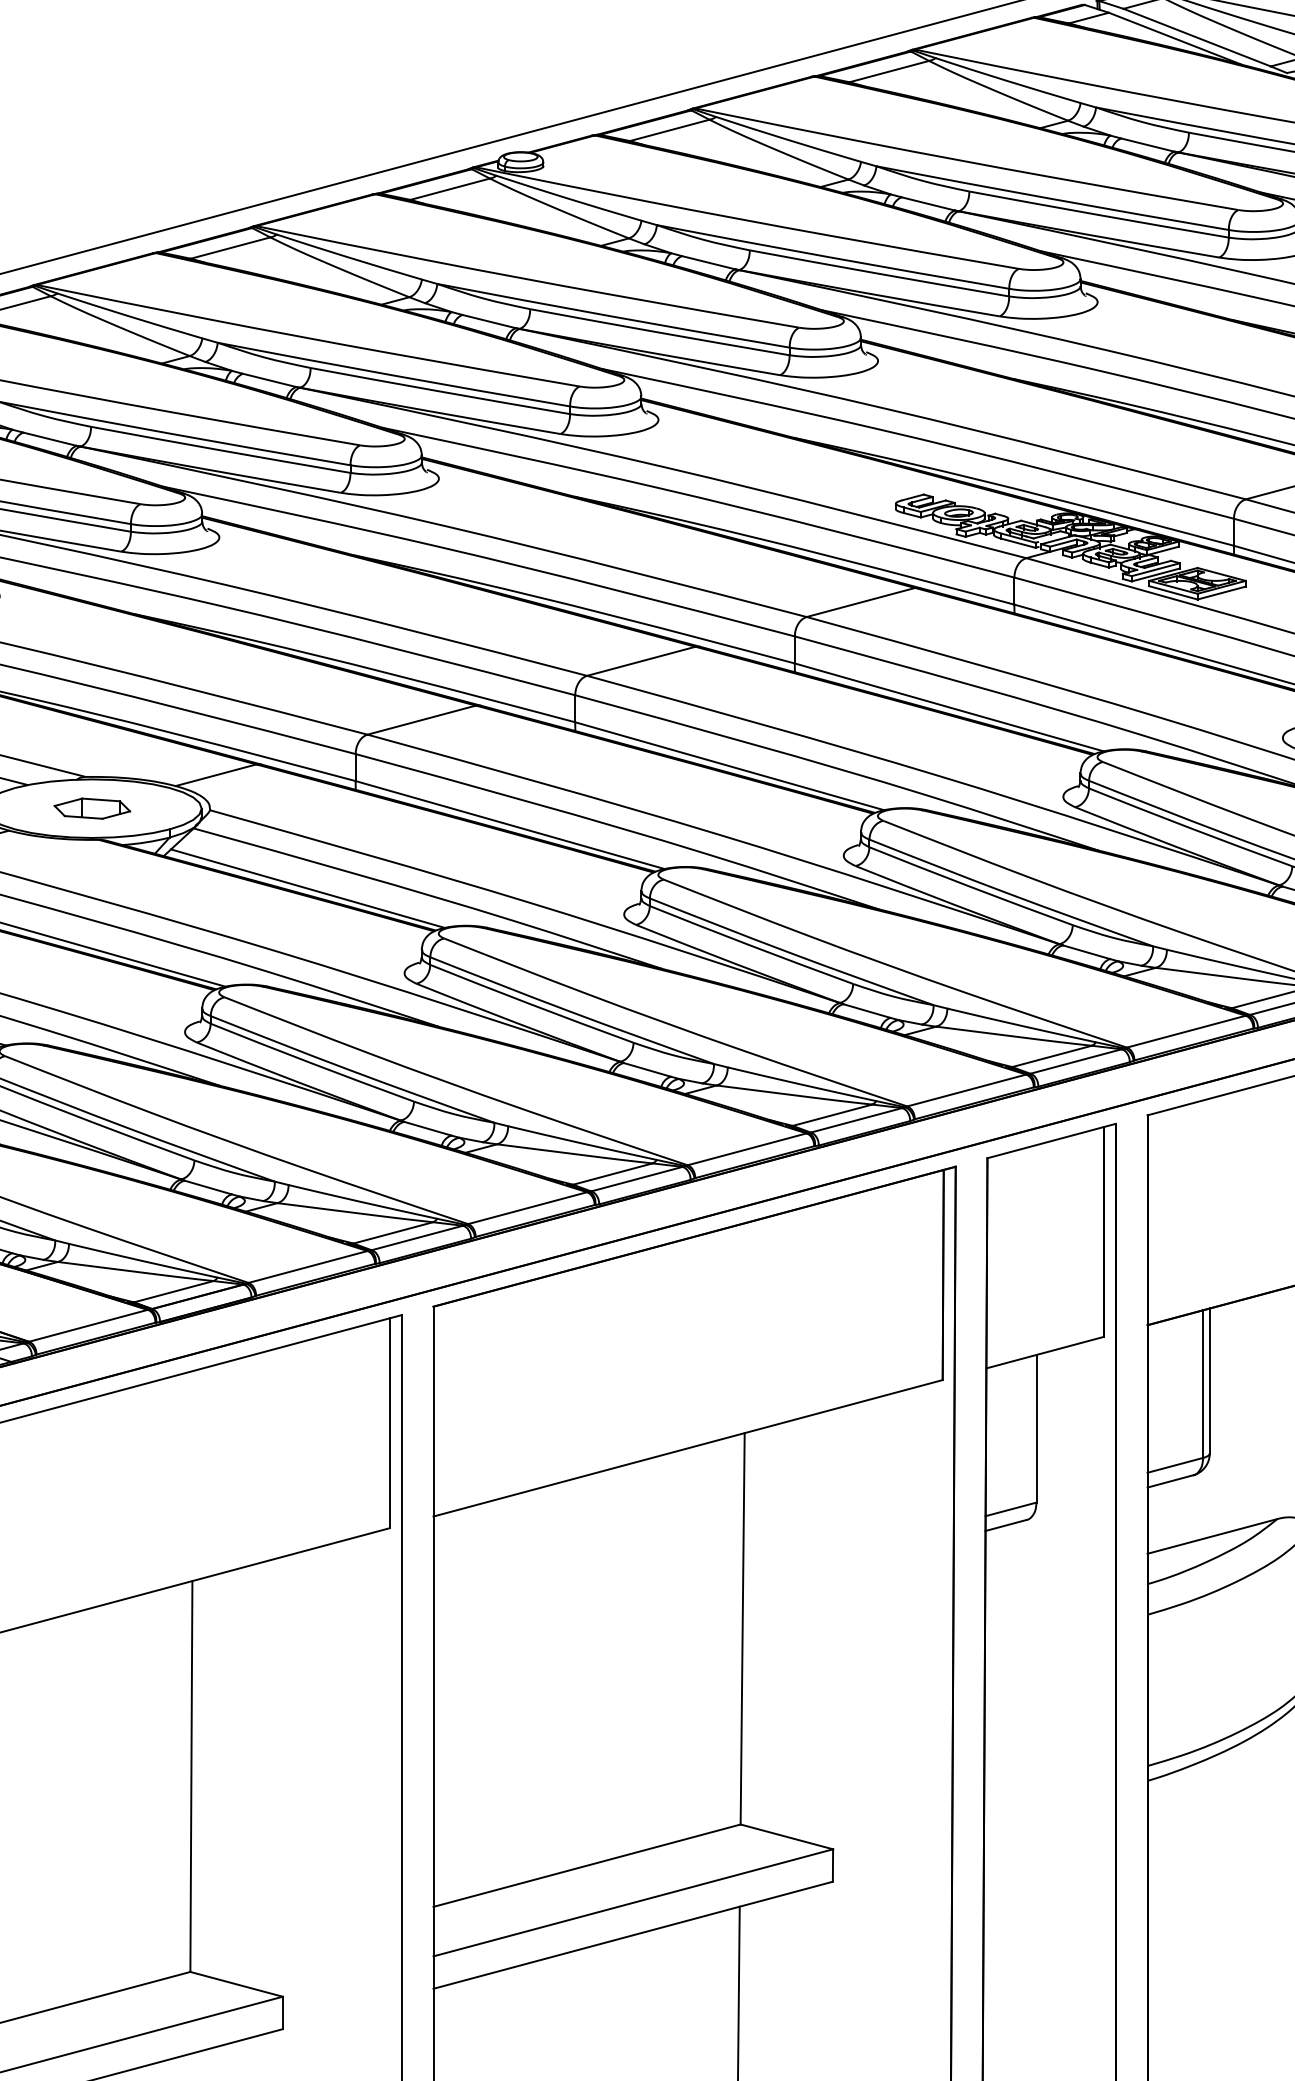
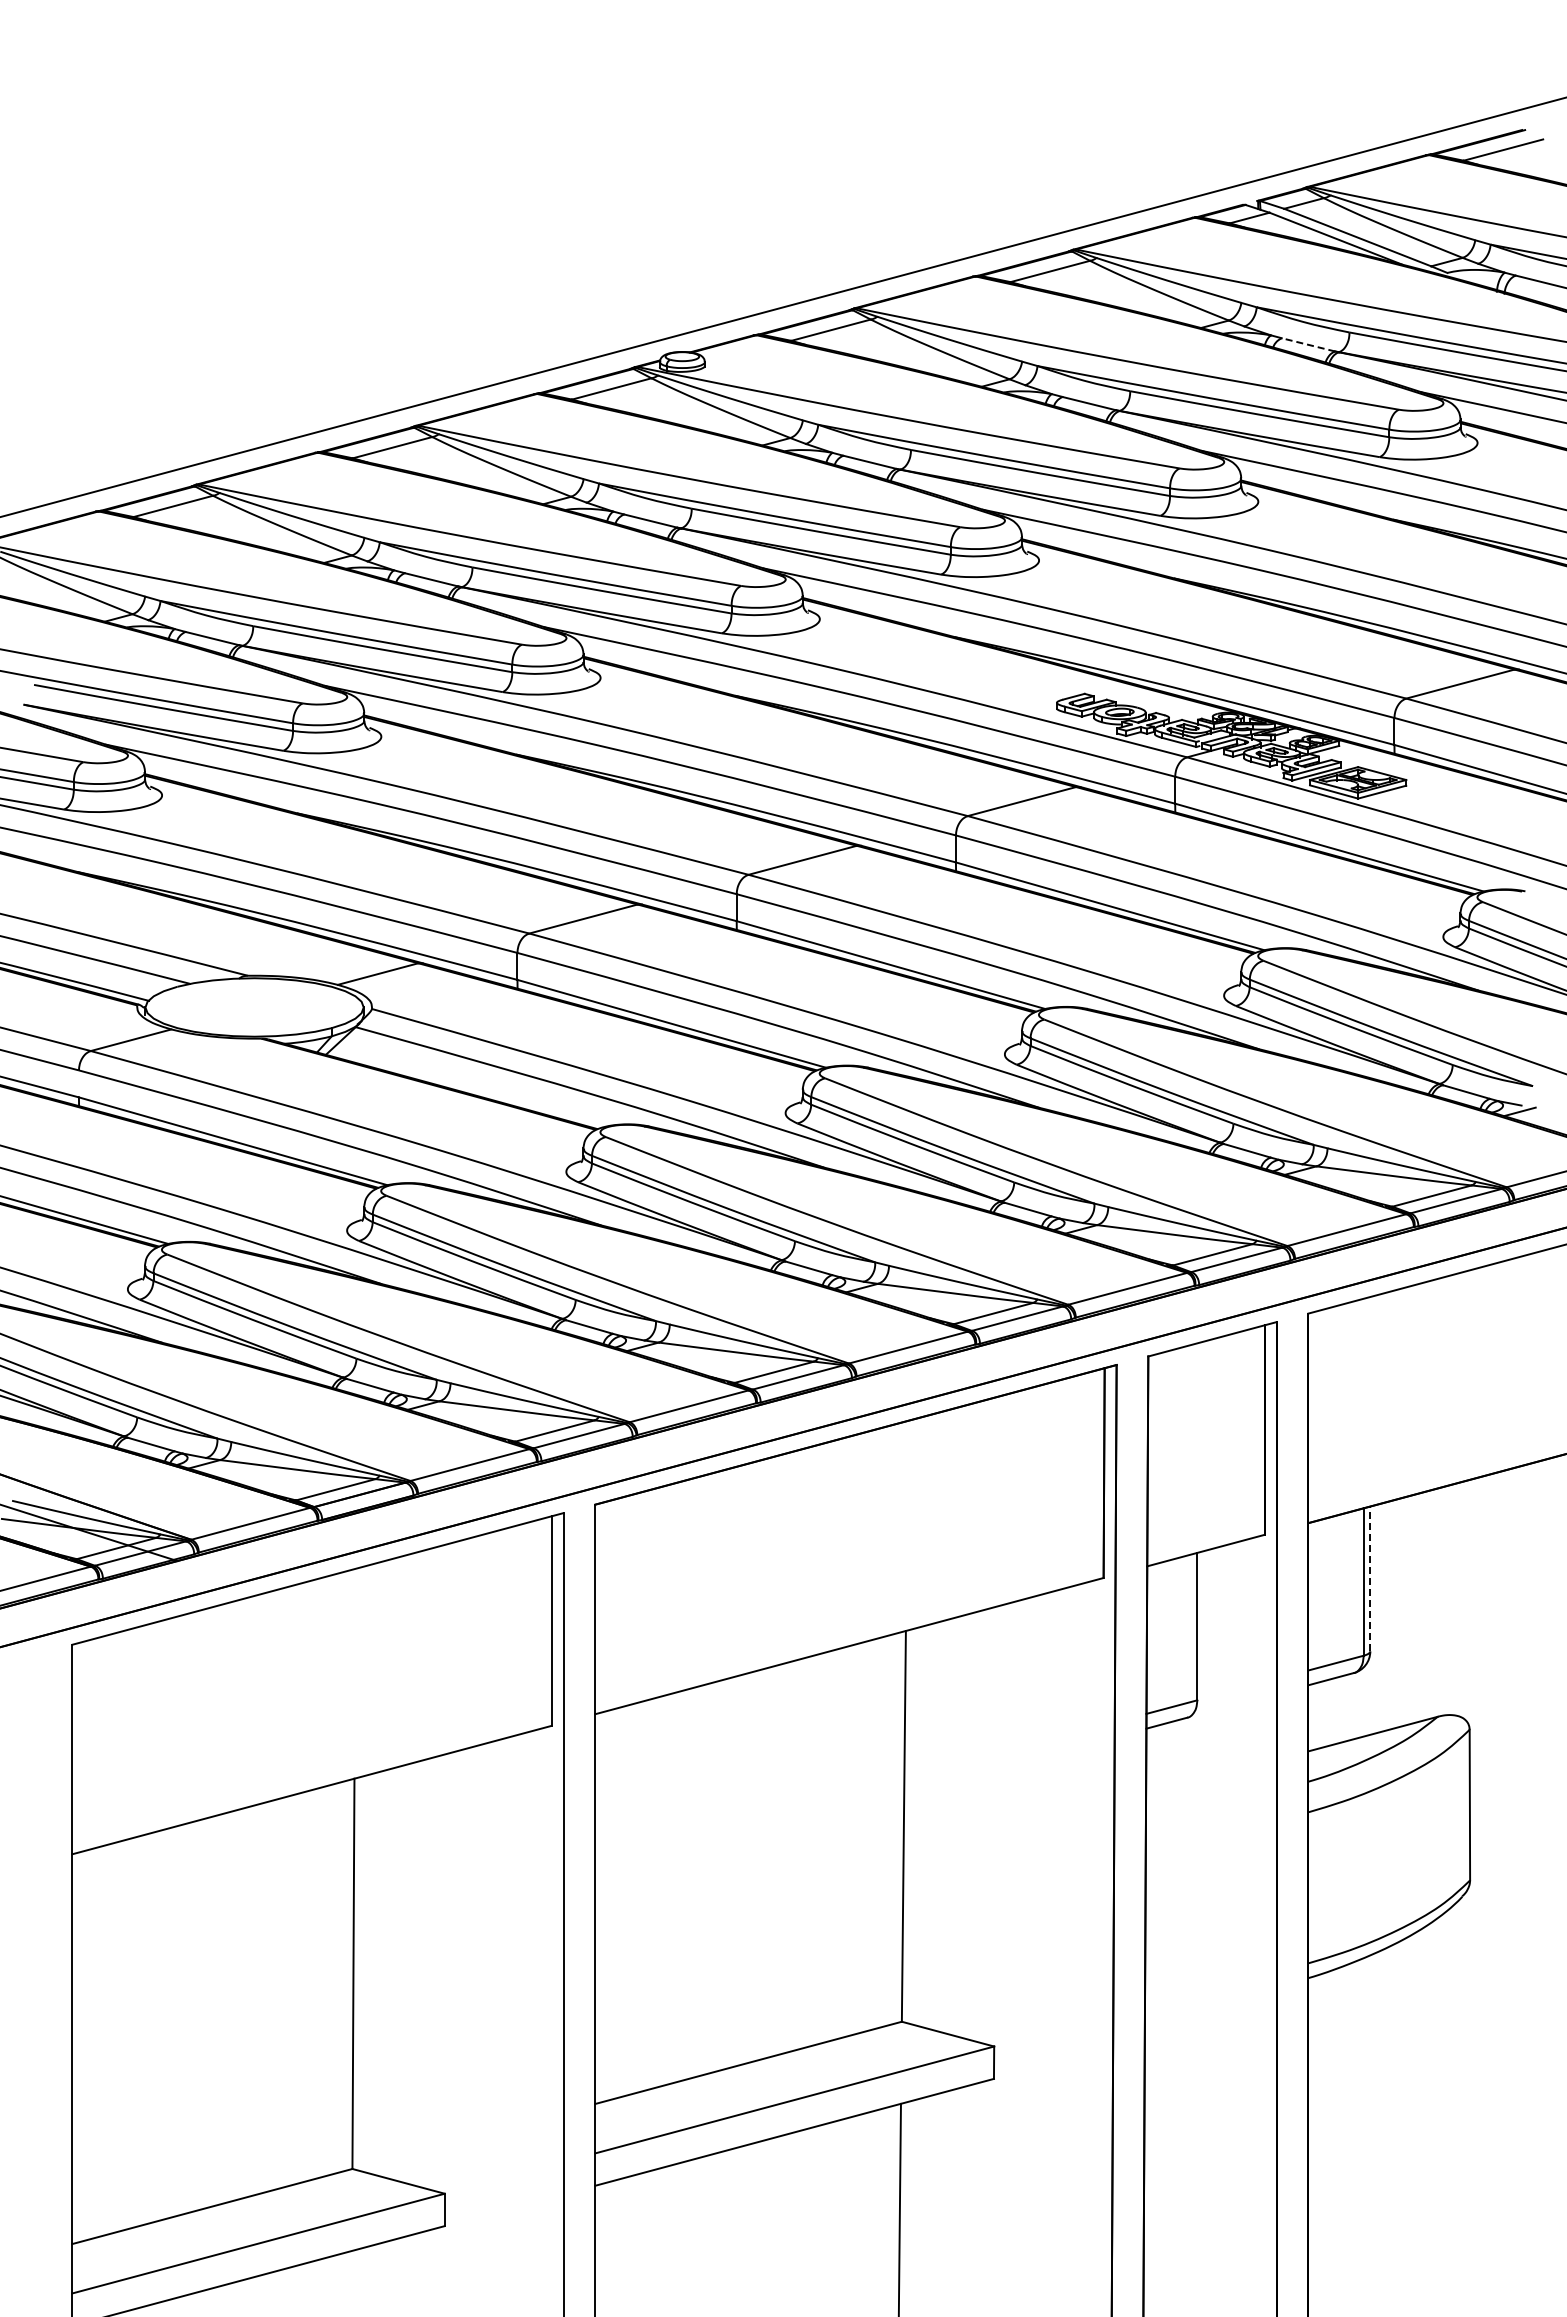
line: (1147, 144) -> (1308, 344), solid -> dashed
part: (92, 808) -> (254, 1007), removed
line: (307, 888) -> (469, 1087), removed
line: (1209, 1380) -> (1370, 1578), solid -> dashed

